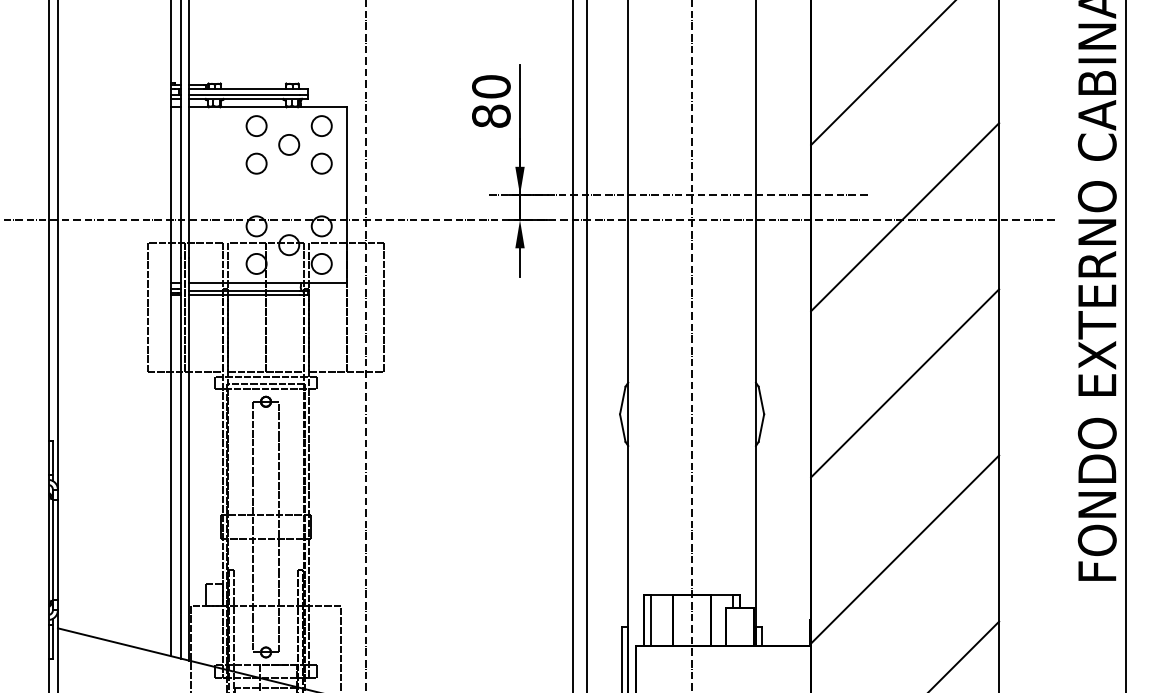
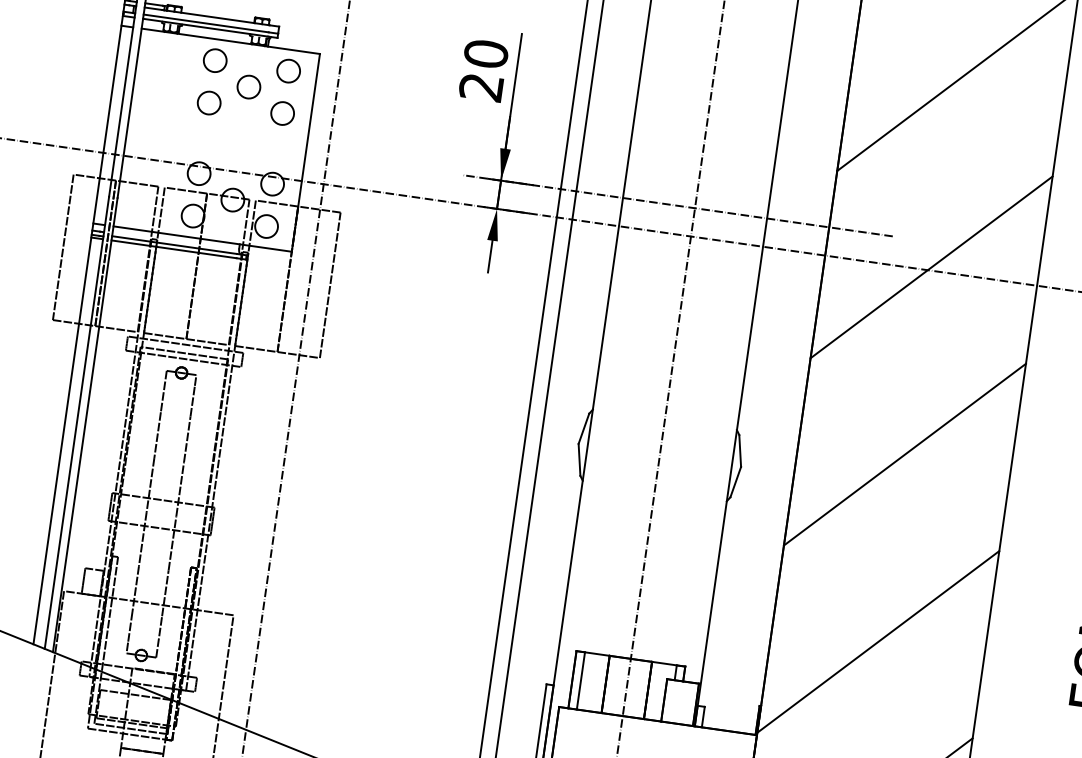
text: (491, 115) -> (481, 86), 80 -> 20

